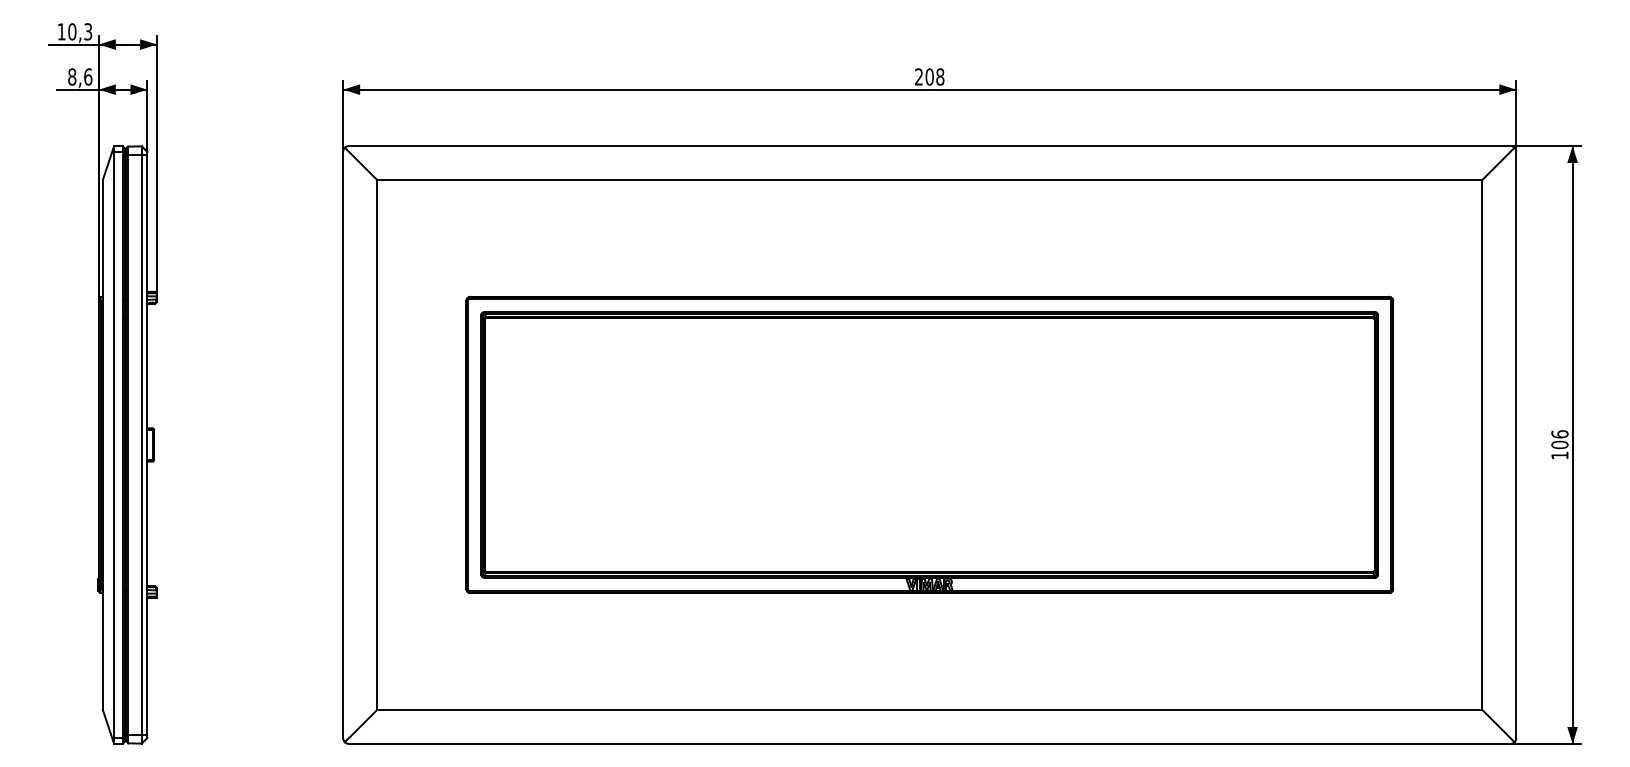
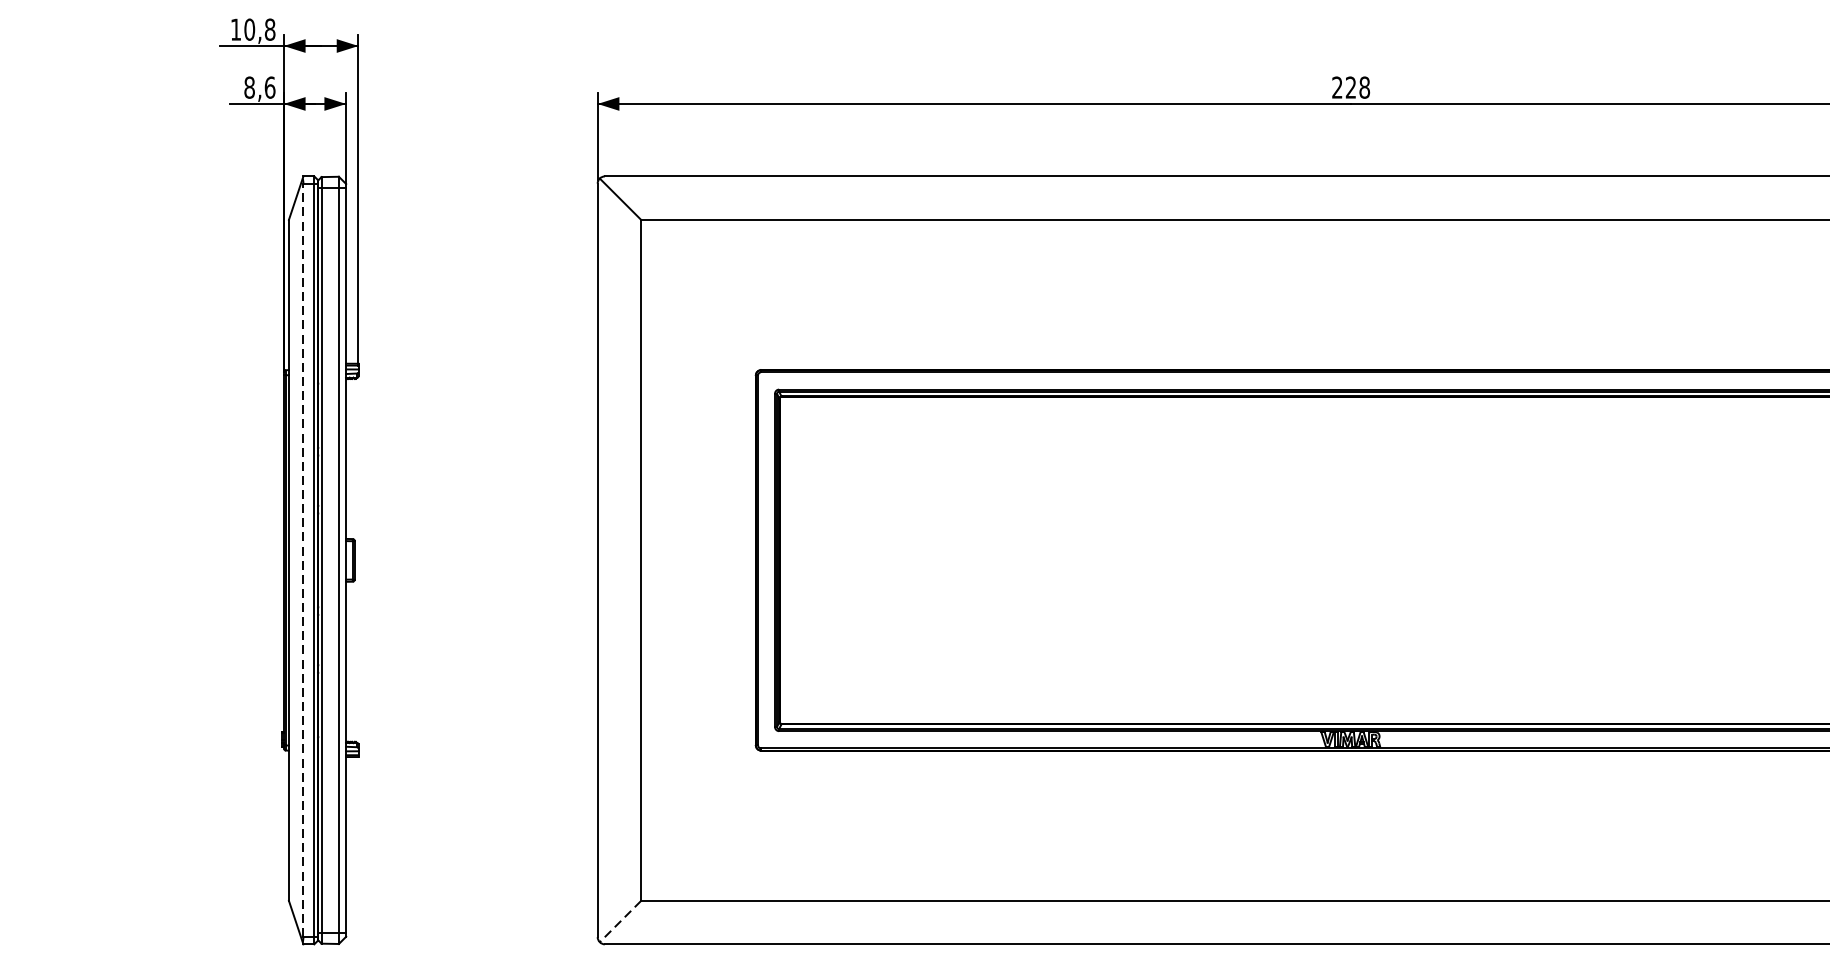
text: (88, 31) -> (270, 29), 10,3 -> 10,8
text: (929, 76) -> (1350, 87), 208 -> 228
line: (114, 444) -> (303, 559), solid -> dashed
line: (360, 726) -> (619, 922), solid -> dashed

